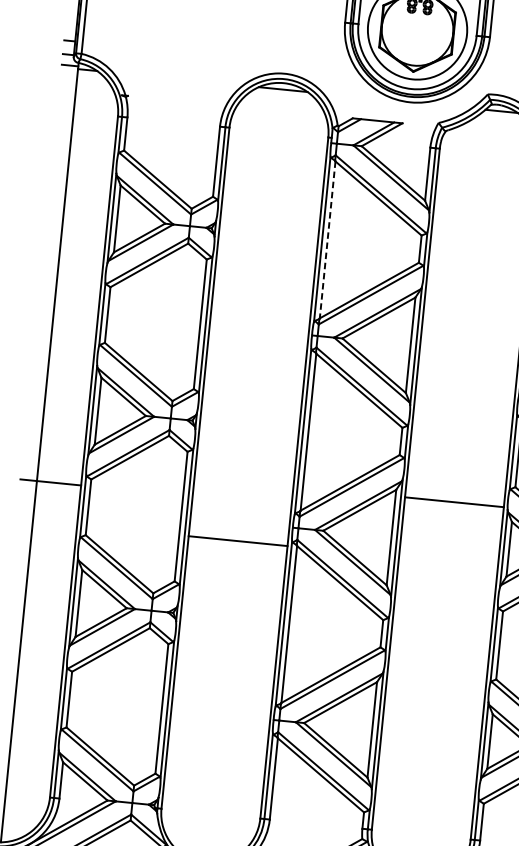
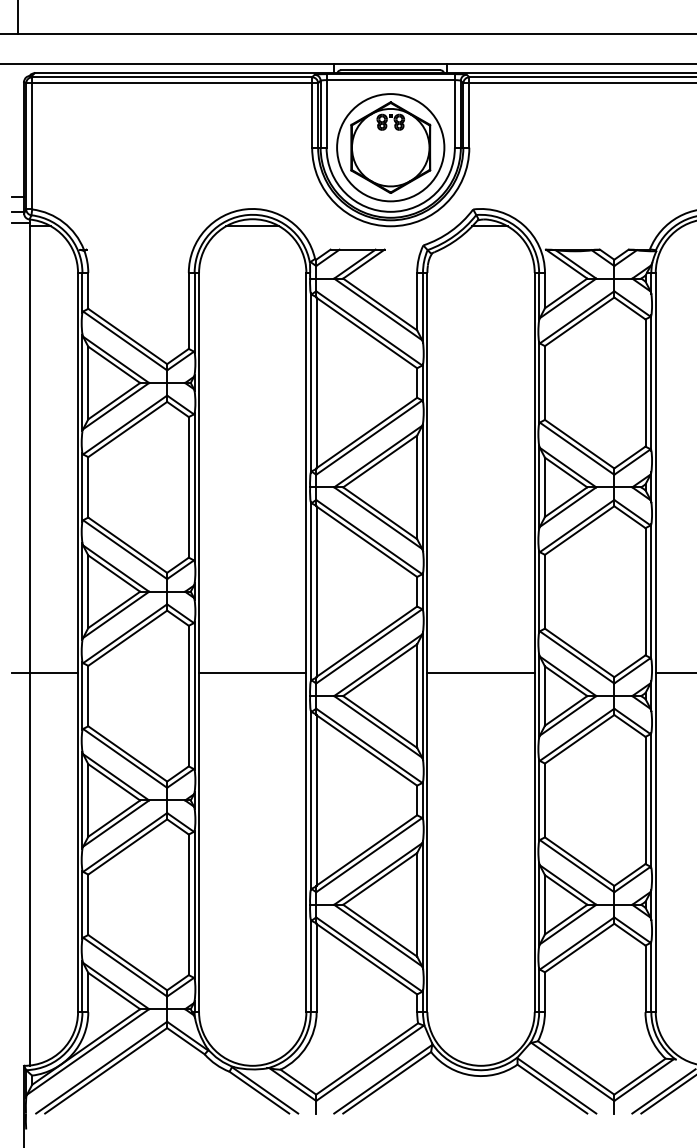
line: (327, 240) -> (316, 383), dashed -> solid
line: (453, 502) -> (480, 673), moved
line: (237, 541) -> (252, 673), moved

